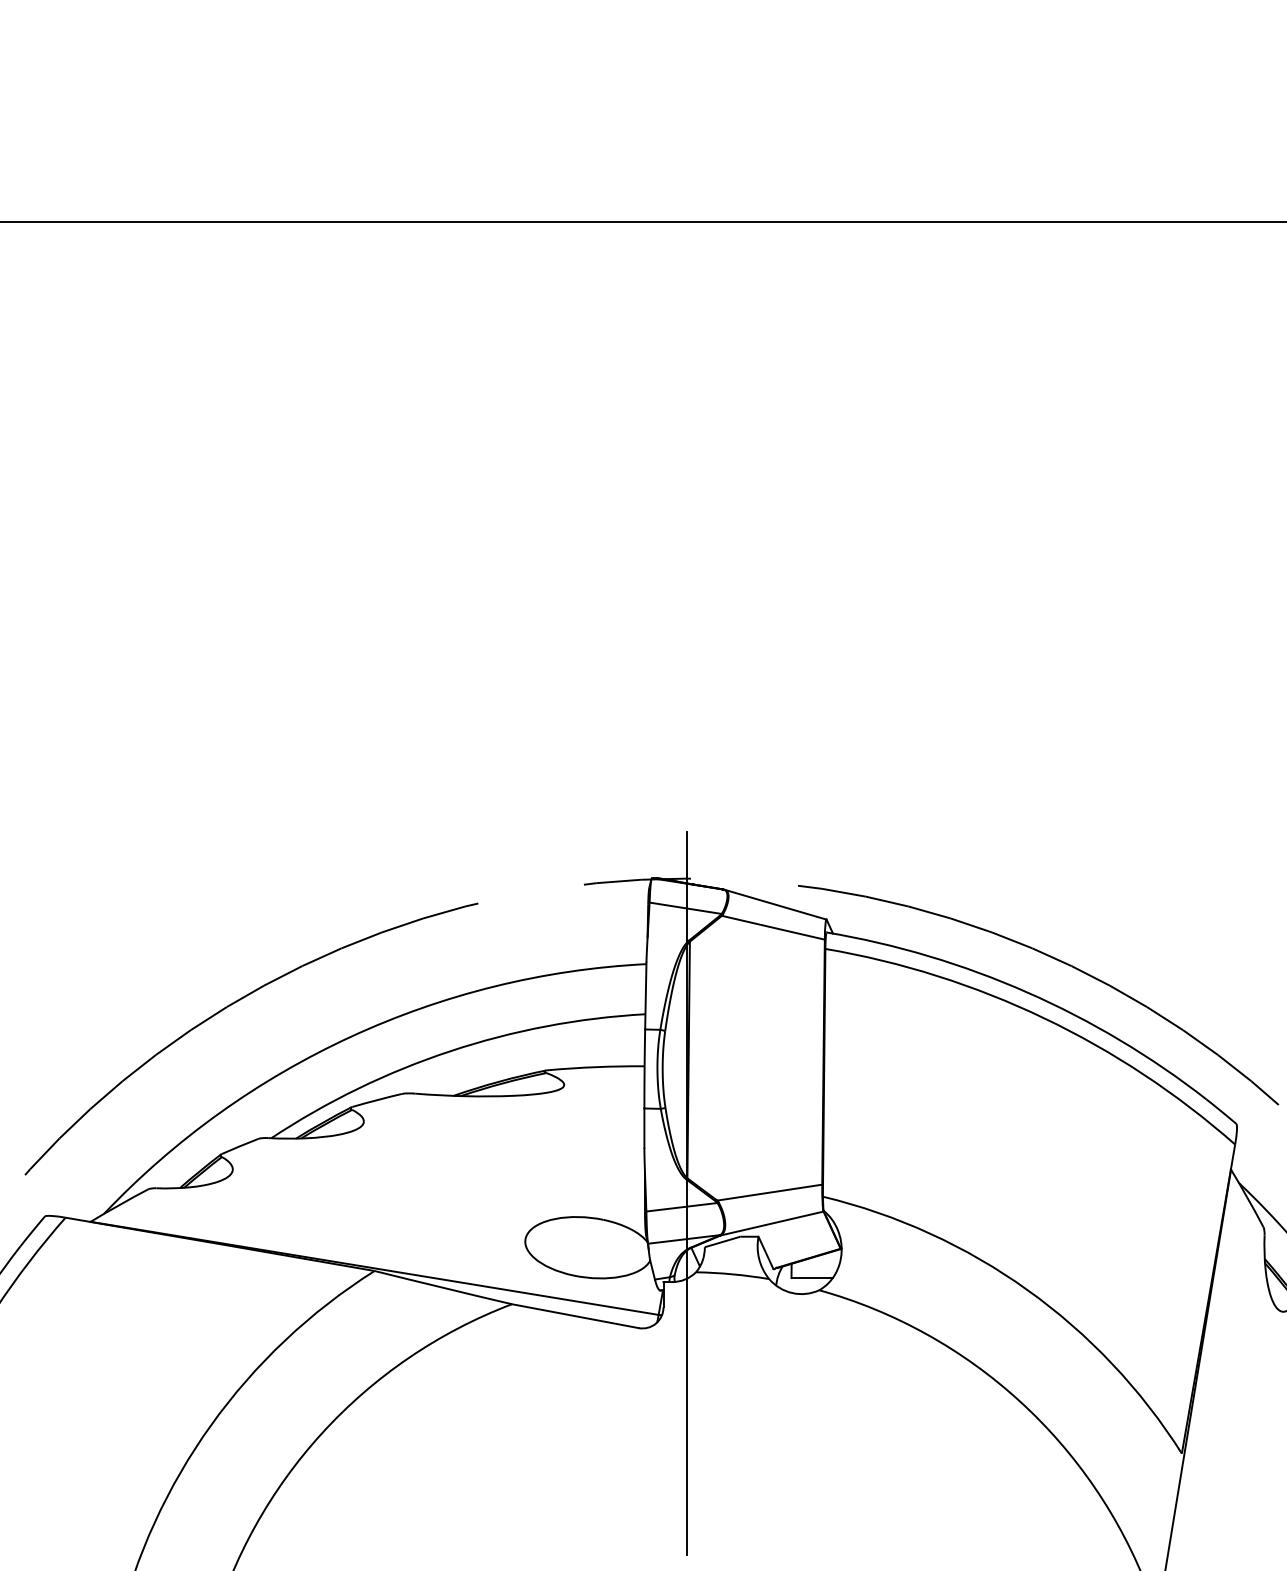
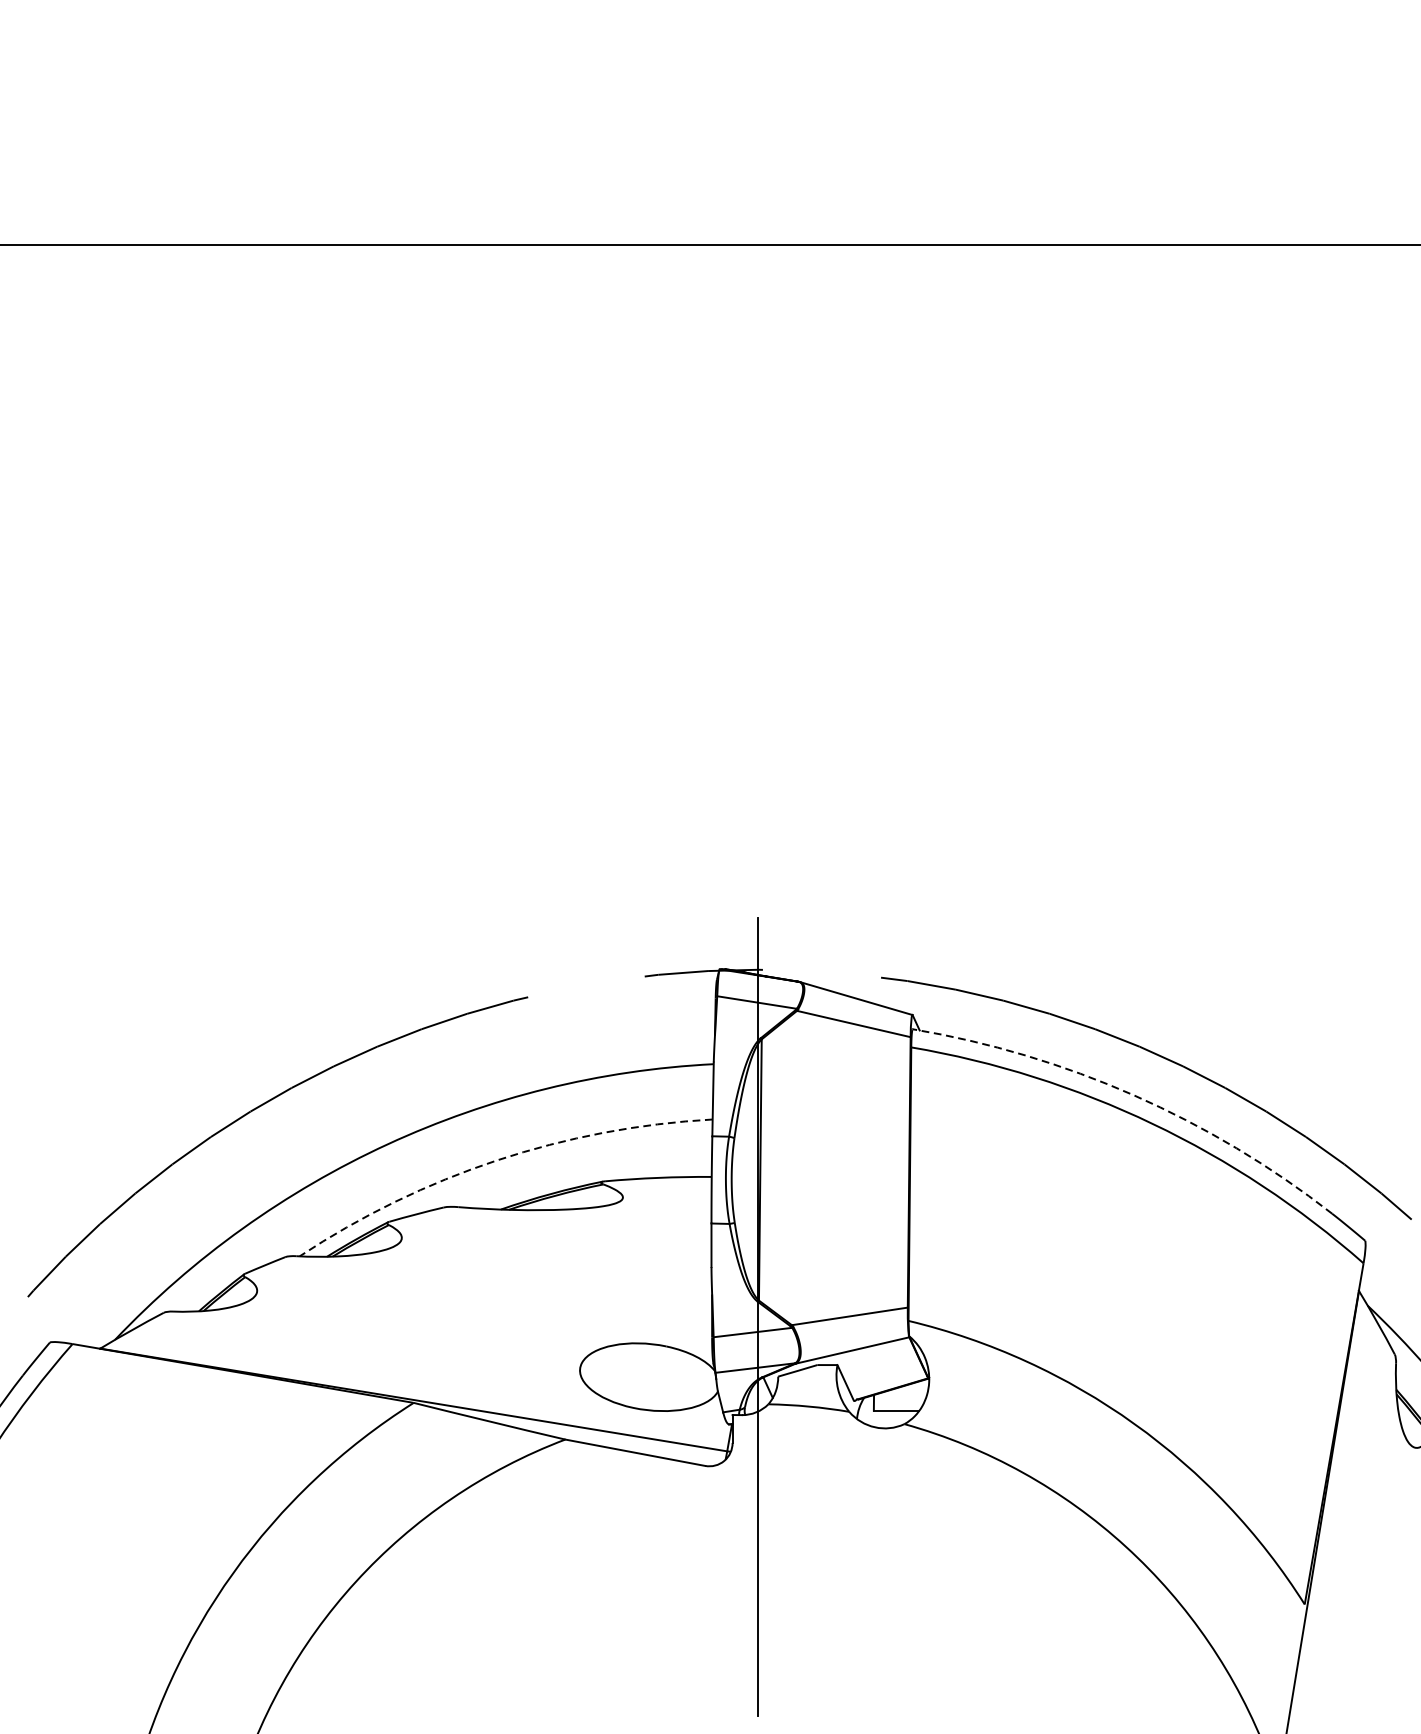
arc: (1027, 992) -> (1134, 1095), solid -> dashed
arc: (450, 1051) -> (497, 1160), solid -> dashed

